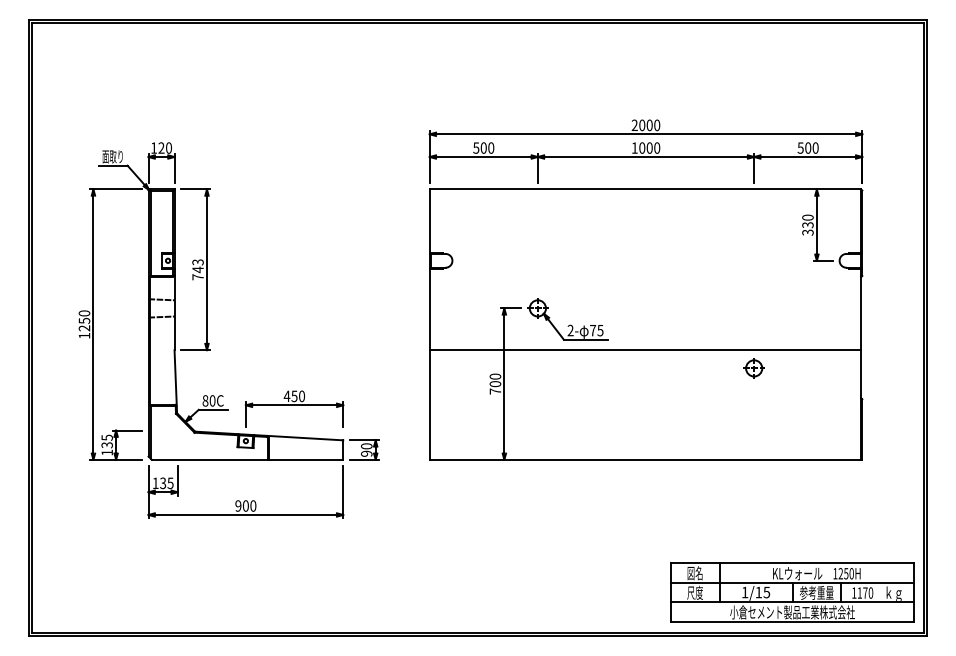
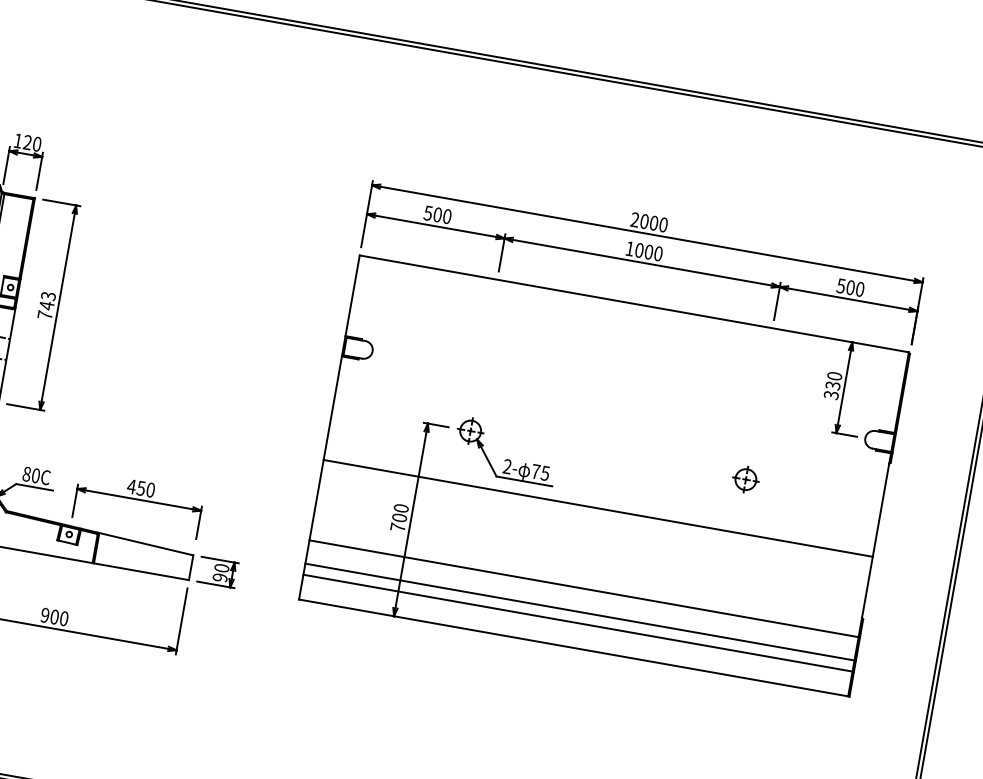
part: (753, 368) -> (745, 479), moved
line: (645, 413) -> (584, 589), added
line: (645, 431) -> (579, 611), added
line: (645, 440) -> (577, 623), added

